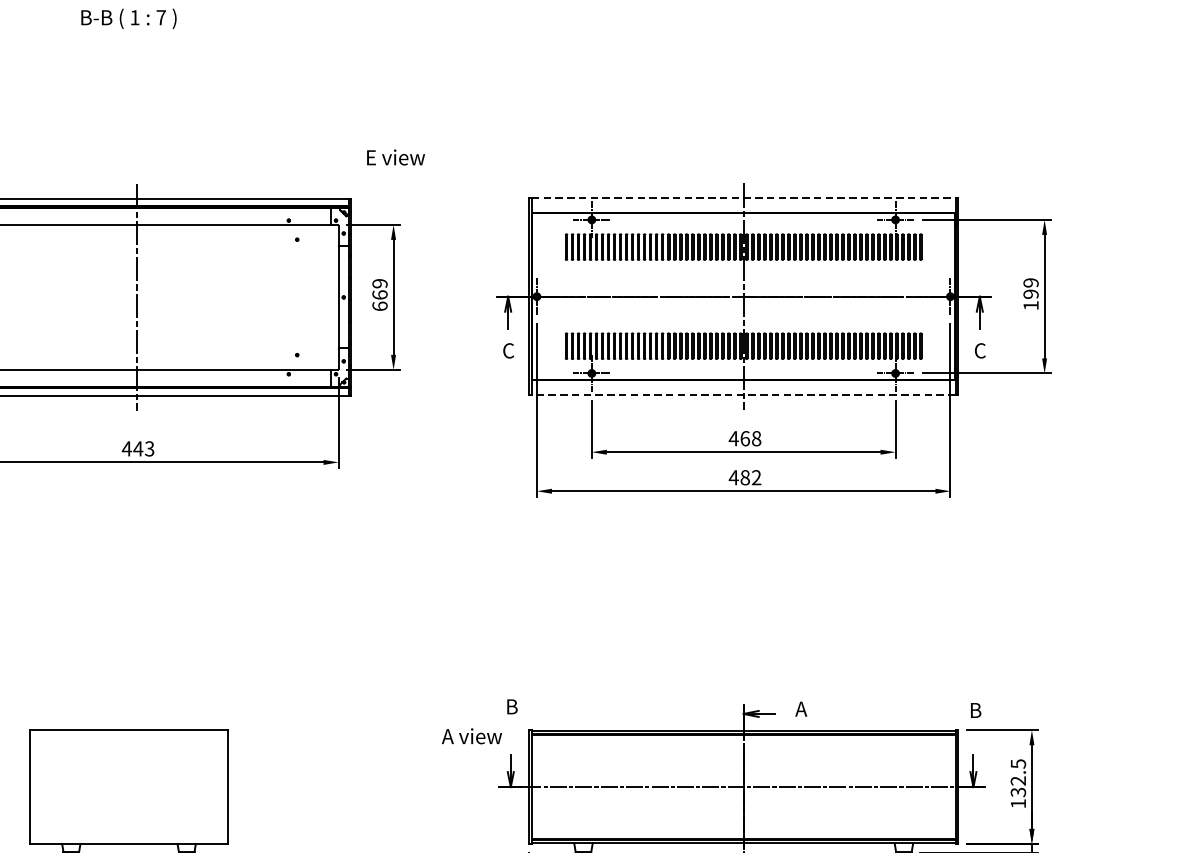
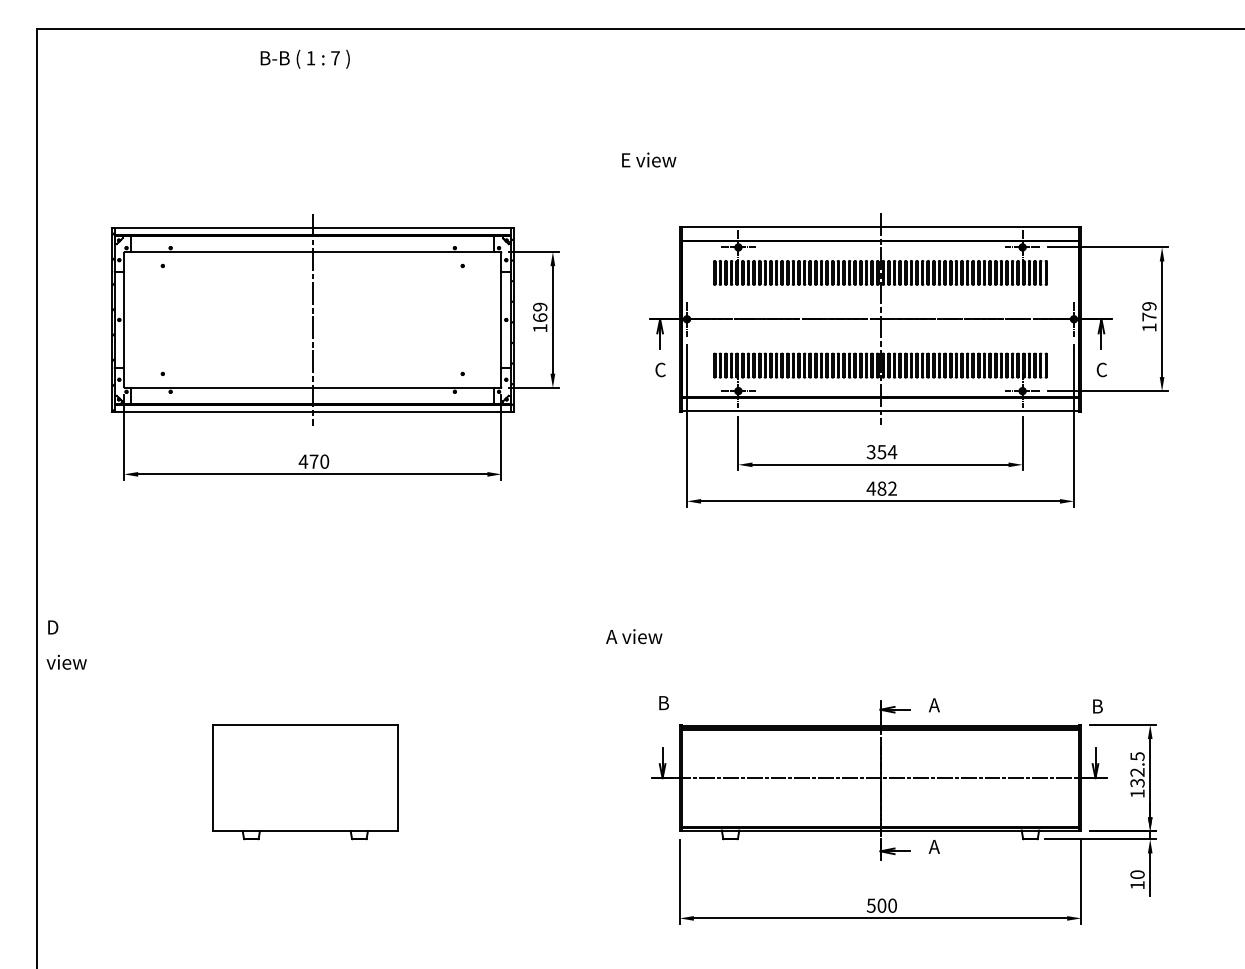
text: (396, 156) -> (649, 159), moved
line: (744, 198) -> (881, 227), dashed -> solid
text: (1031, 293) -> (1149, 316), 199 -> 179
text: (380, 305) -> (540, 327), 669 -> 169
line: (743, 395) -> (880, 411), dashed -> solid
text: (744, 439) -> (881, 452), 468 -> 354
text: (144, 448) -> (319, 461), 443 -> 470
text: (472, 736) -> (634, 636), moved

